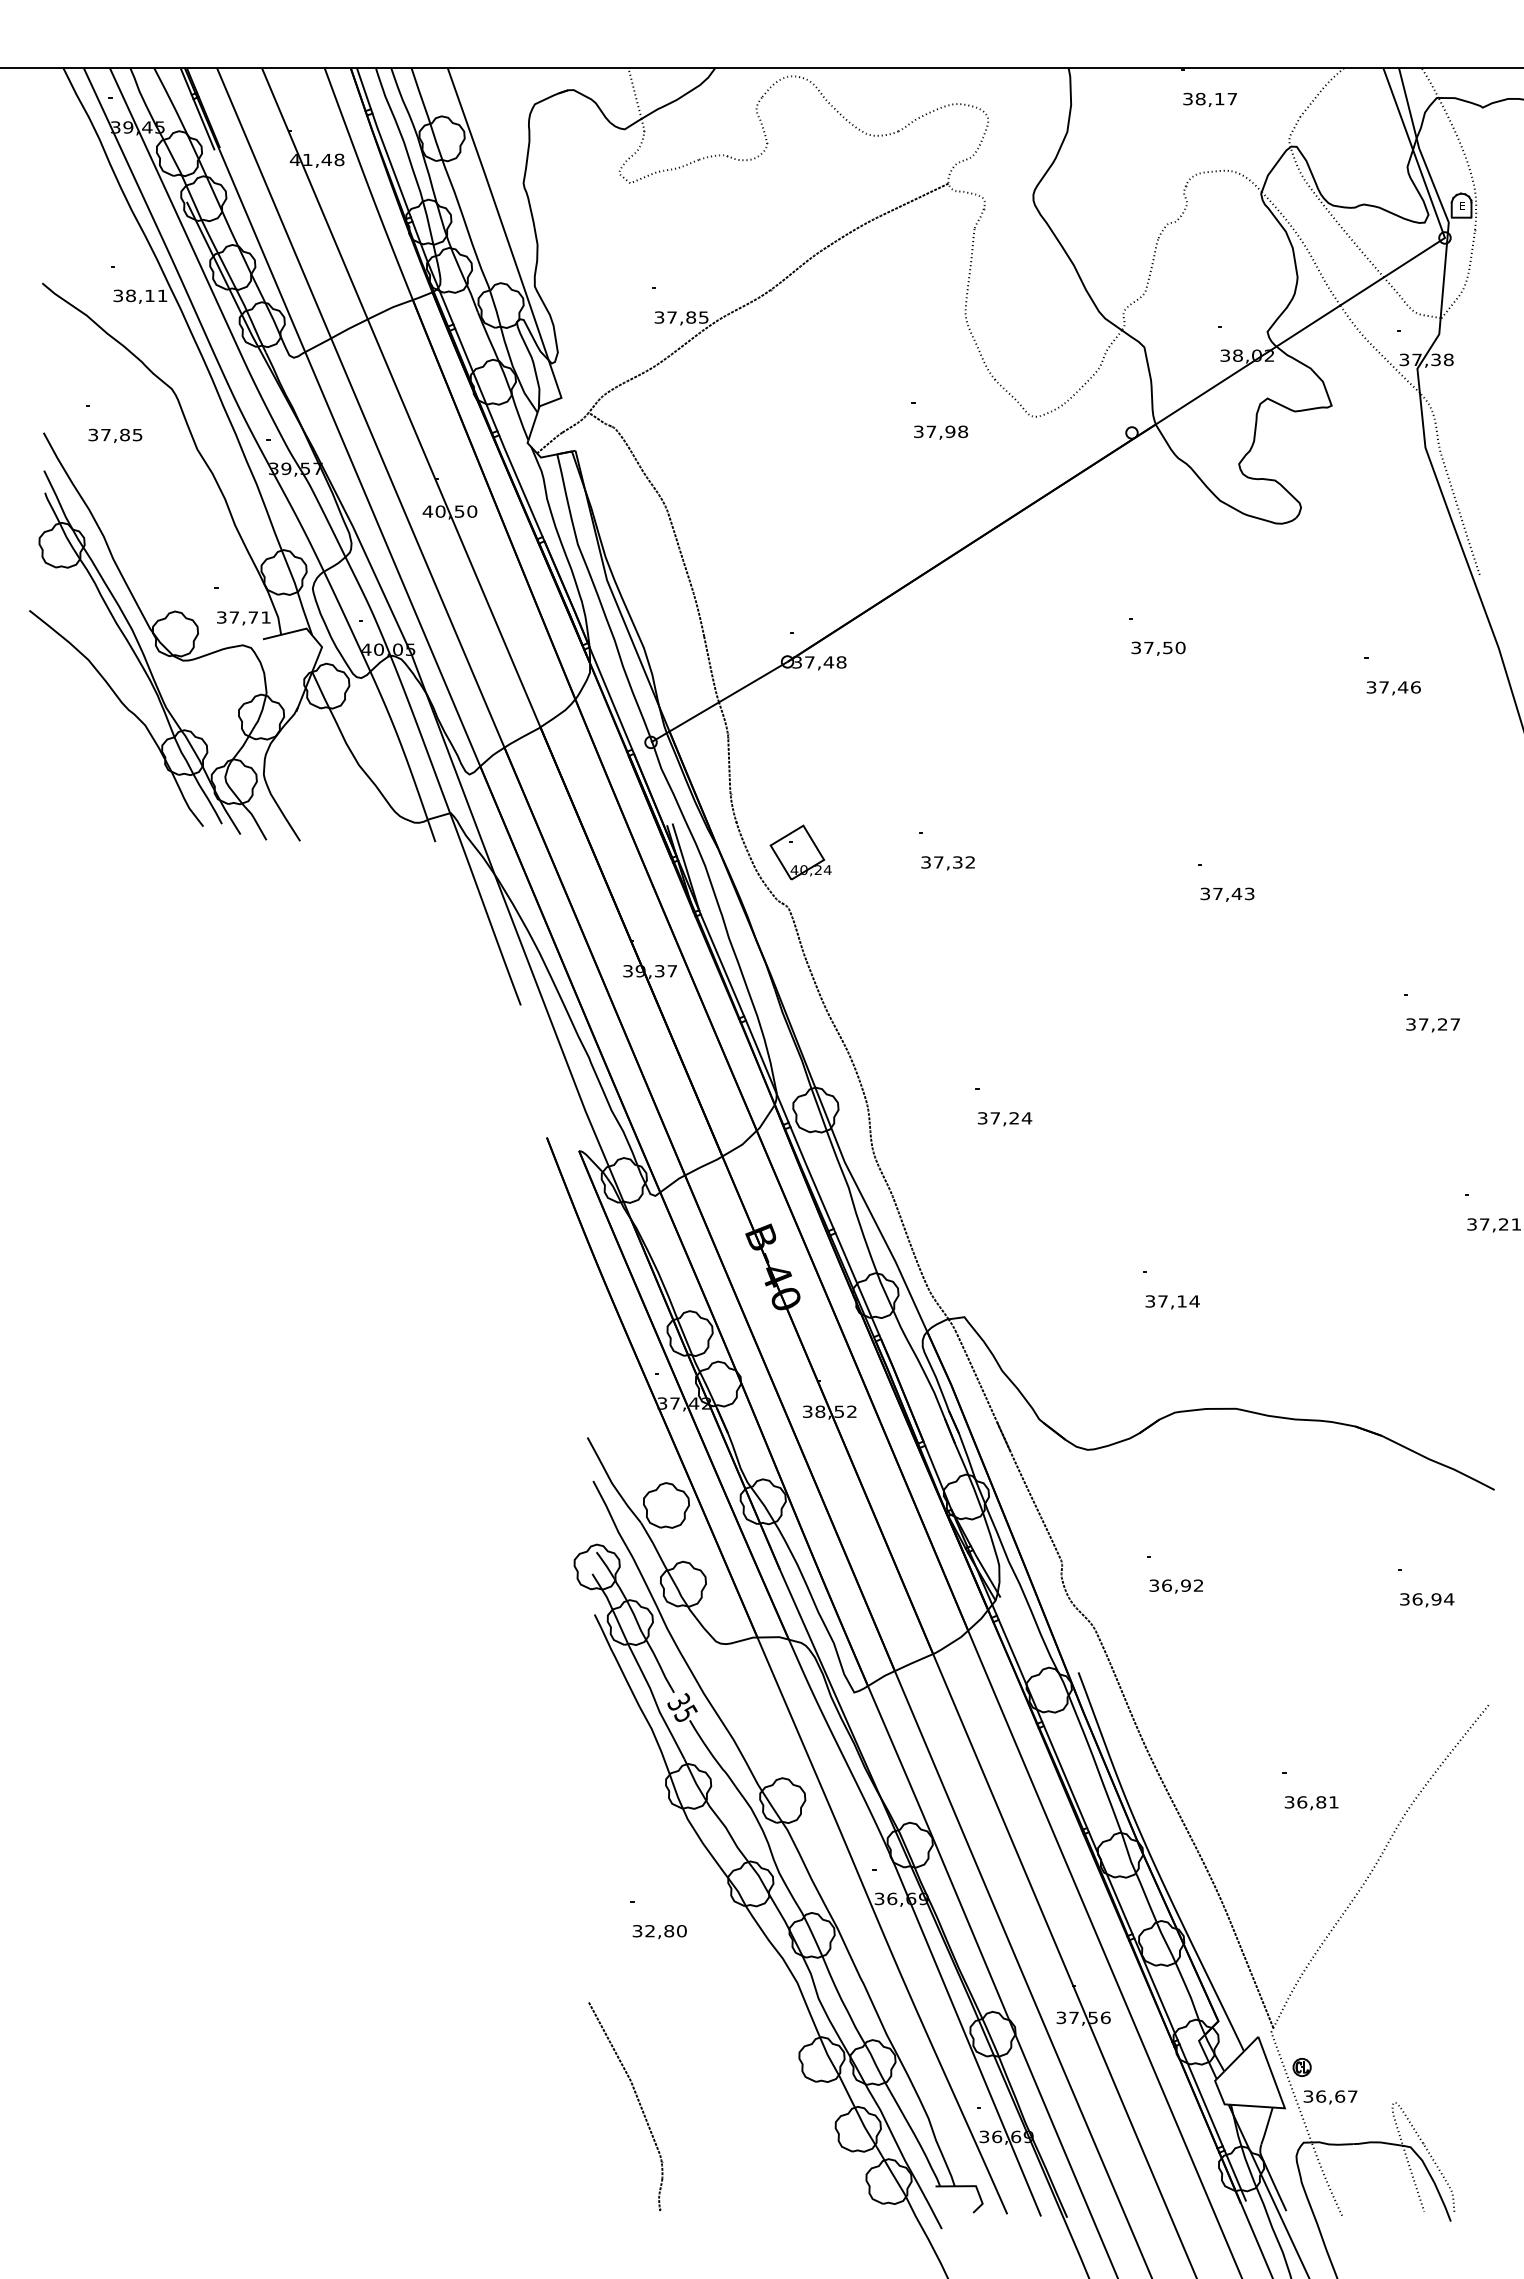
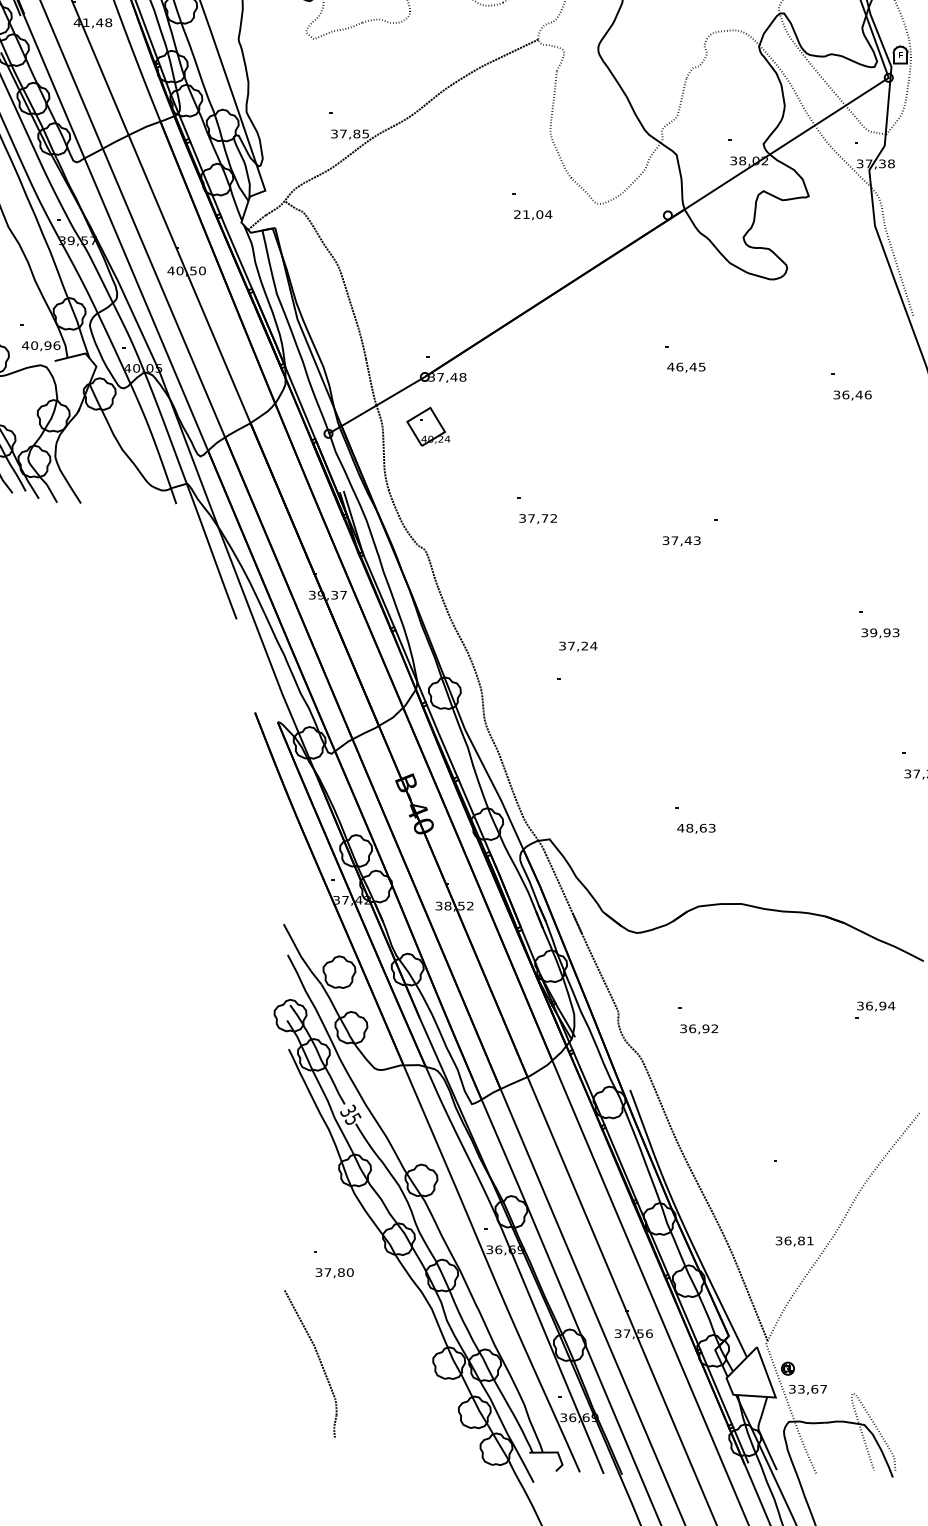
text: (941, 431) -> (533, 214), 37,98 -> 21,04
text: (243, 617) -> (40, 345), 37,71 -> 40,96
text: (1158, 647) -> (686, 366), 37,50 -> 46,45
text: (1384, 687) -> (846, 395), 37,46 -> 36,46
part: (800, 852) -> (428, 426), moved
text: (957, 862) -> (544, 518), 37,32 -> 37,72
text: (1227, 894) -> (681, 541), moved
text: (1439, 1024) -> (884, 632), 37,27 -> 39,93
text: (1005, 1119) -> (578, 646), moved
text: (1172, 1301) -> (696, 828), 37,14 -> 48,63
text: (1427, 1600) -> (876, 1006), moved
text: (1311, 1803) -> (794, 1241), moved
text: (649, 1931) -> (327, 1272), 32,80 -> 37,80
text: (1321, 2096) -> (801, 1389), 36,67 -> 33,67
part: (638, 2103) -> (319, 1361), moved

